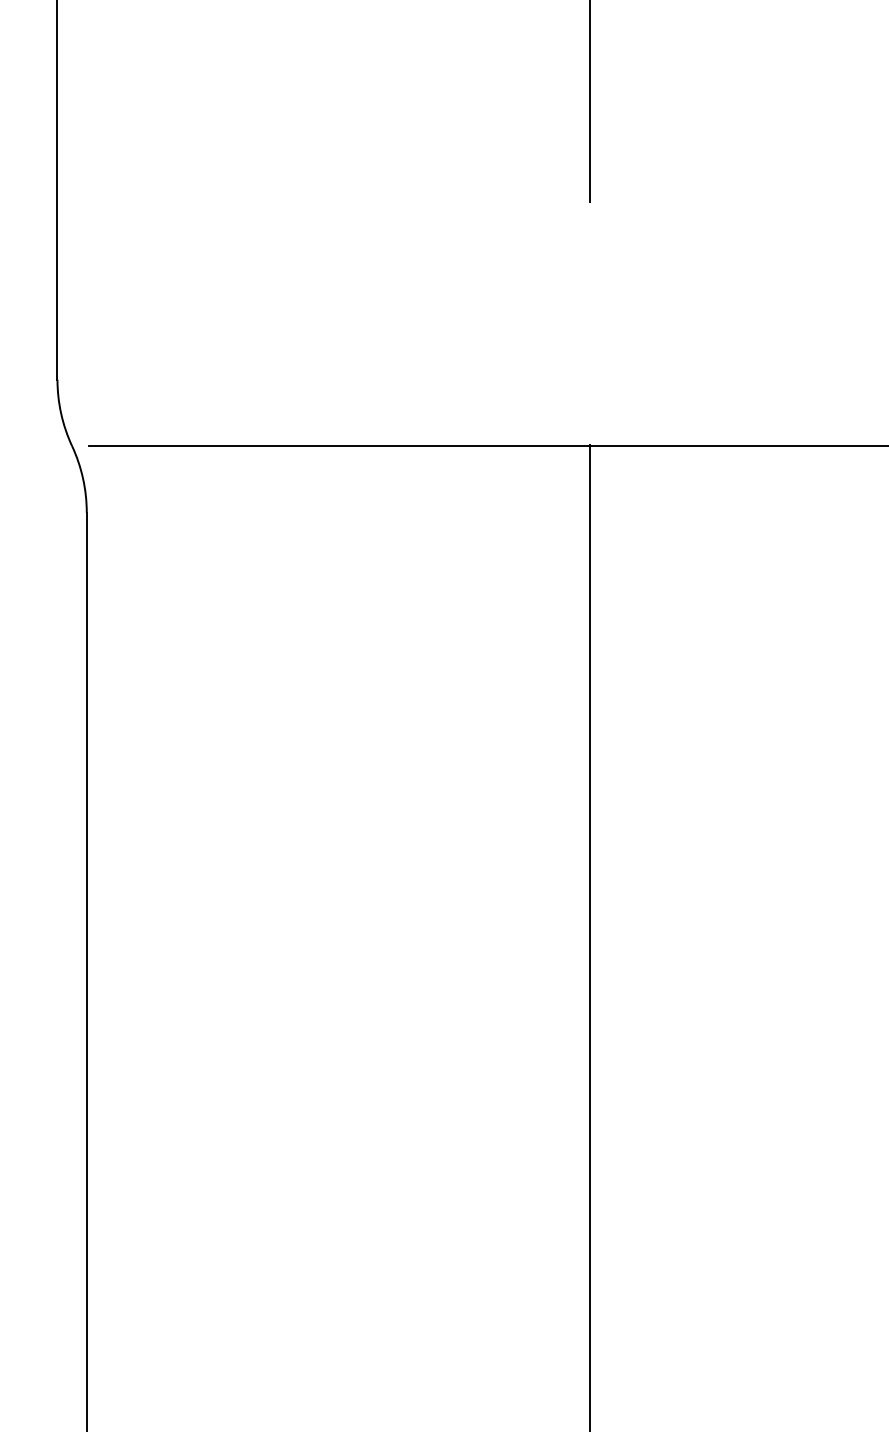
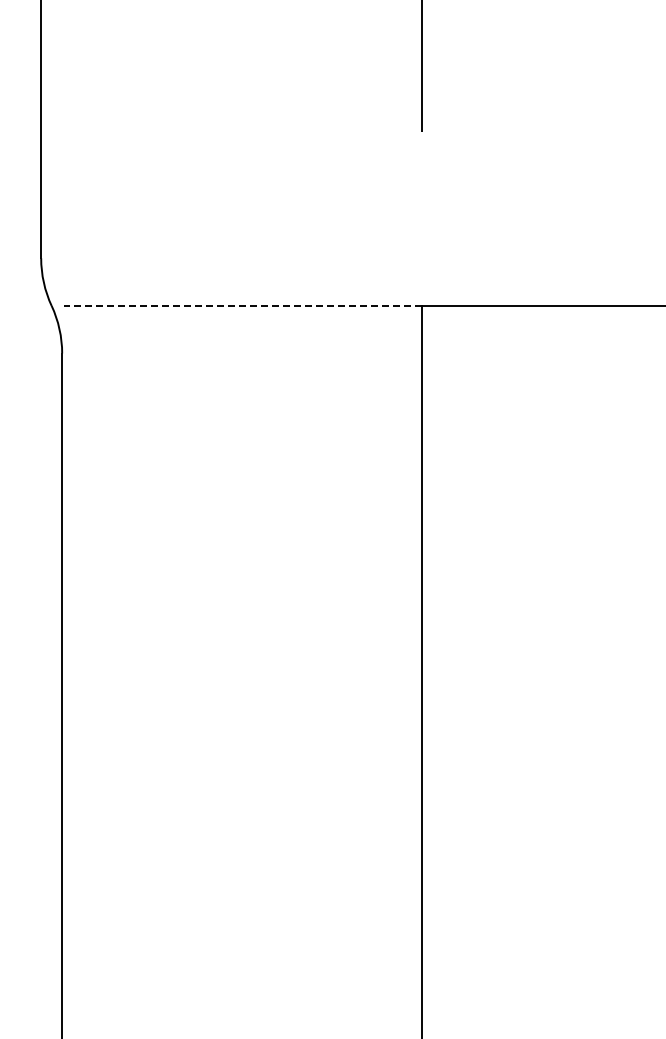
line: (338, 445) -> (242, 305), solid -> dashed

